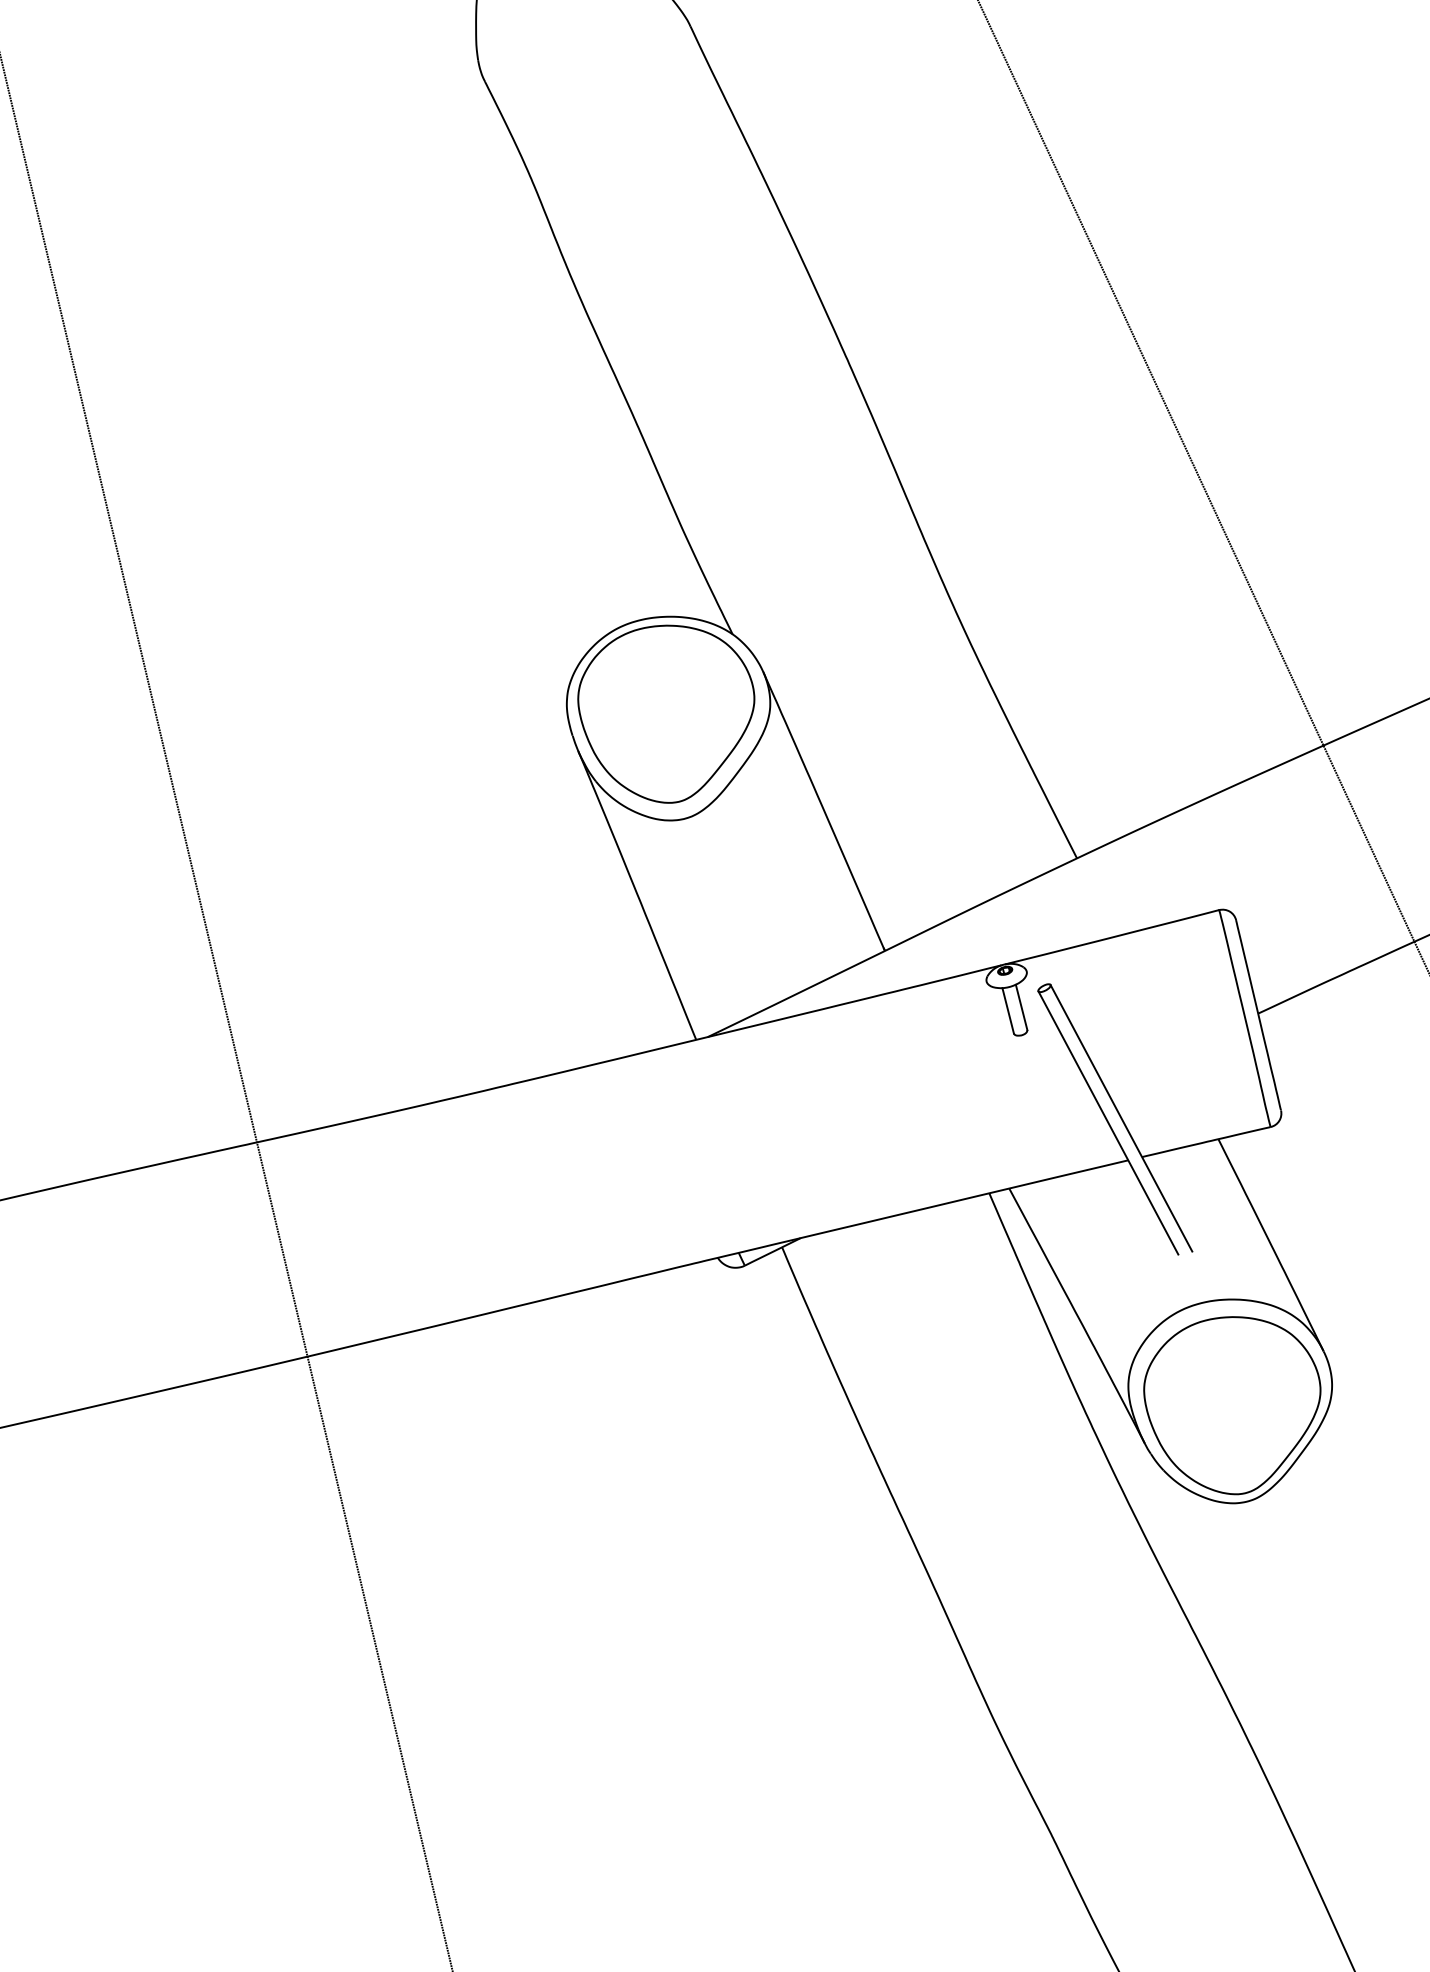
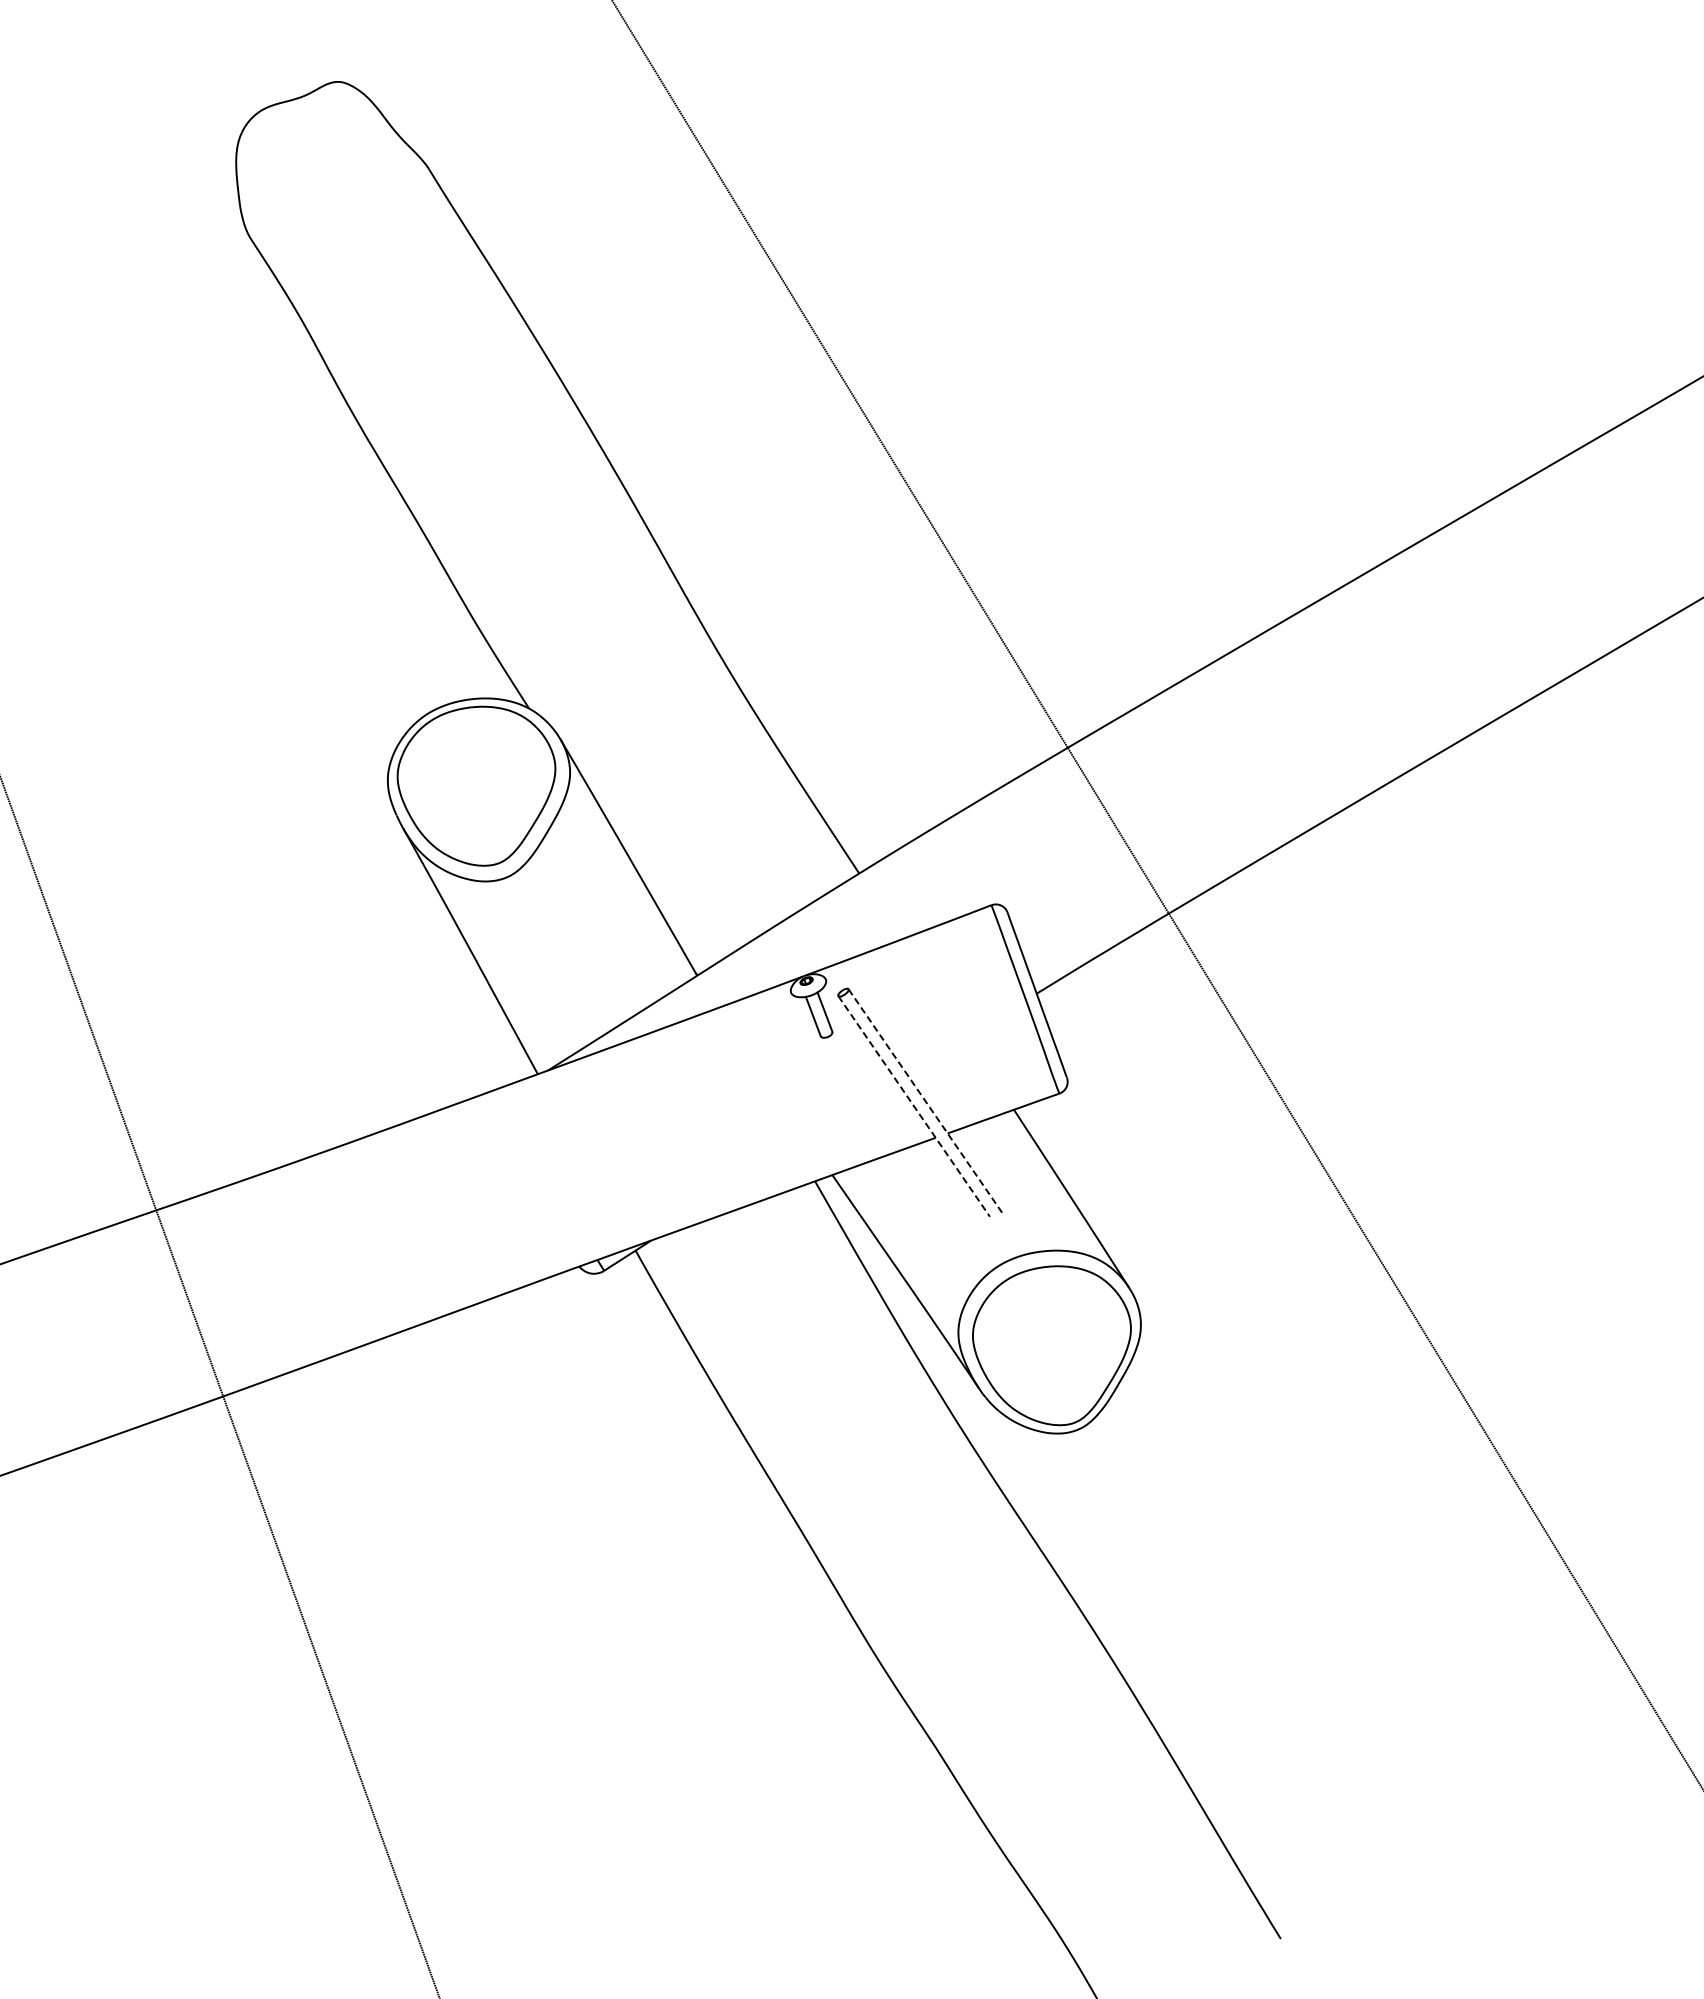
line: (1121, 1117) -> (925, 1100), solid -> dashed
line: (1108, 1123) -> (914, 1106), solid -> dashed

